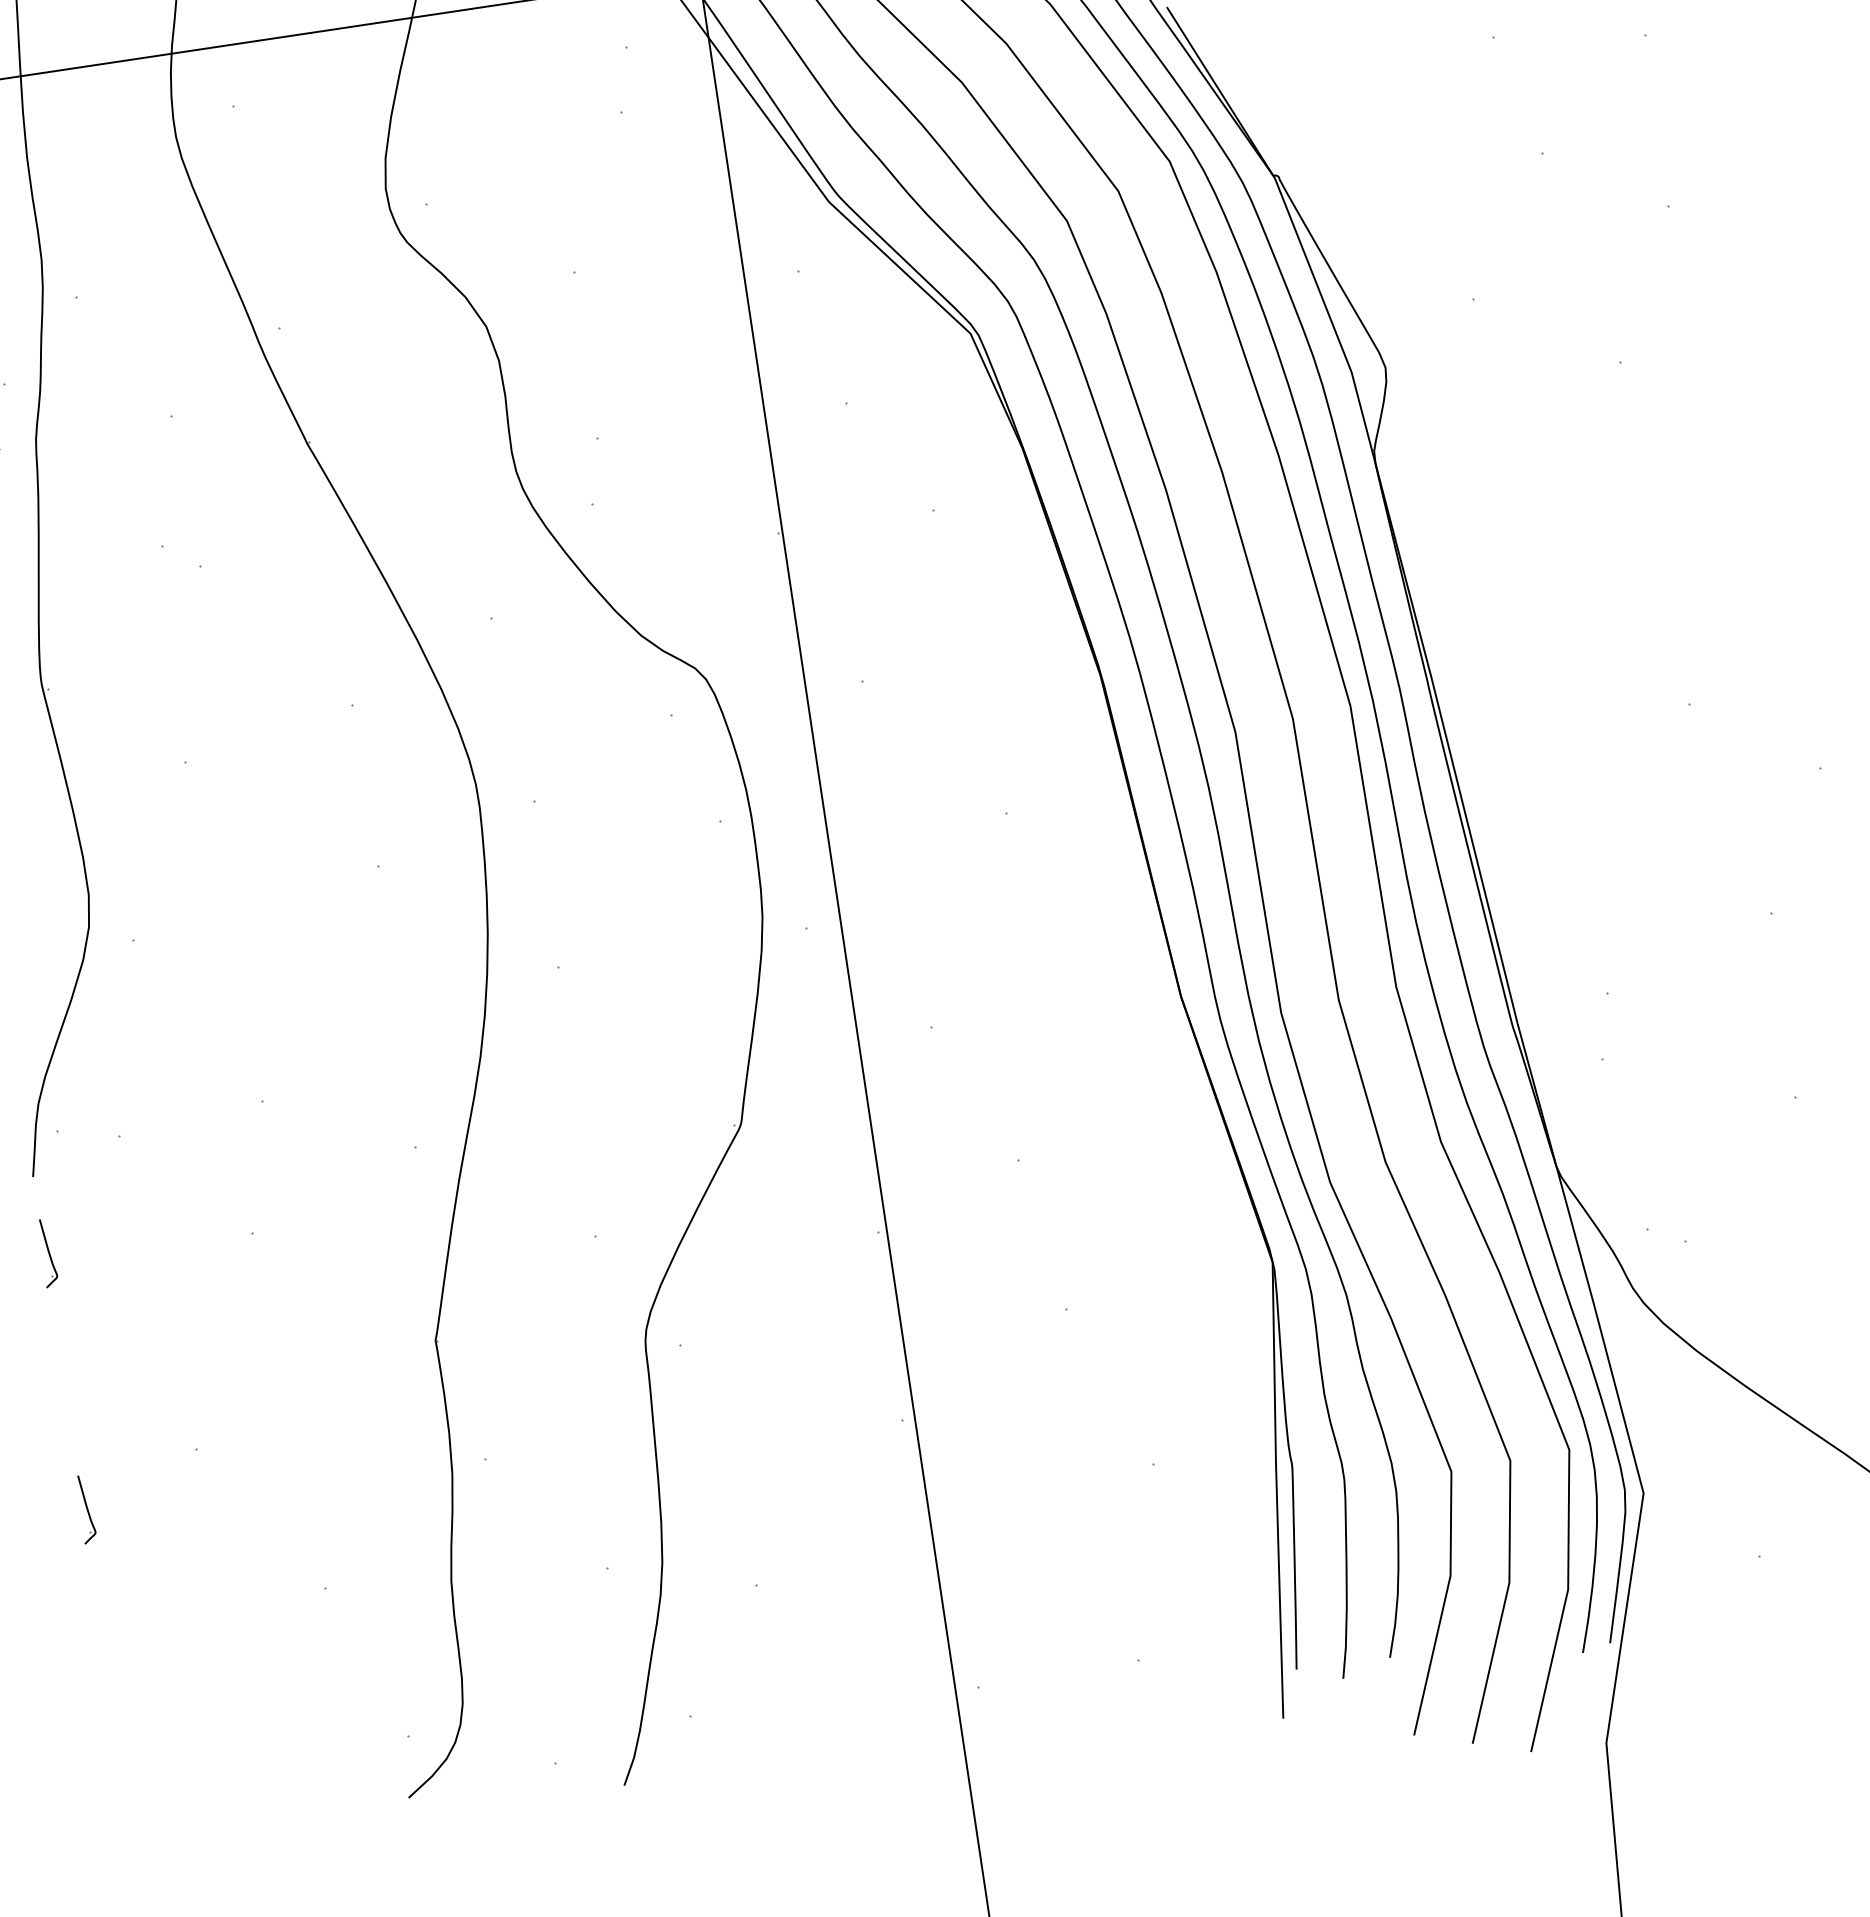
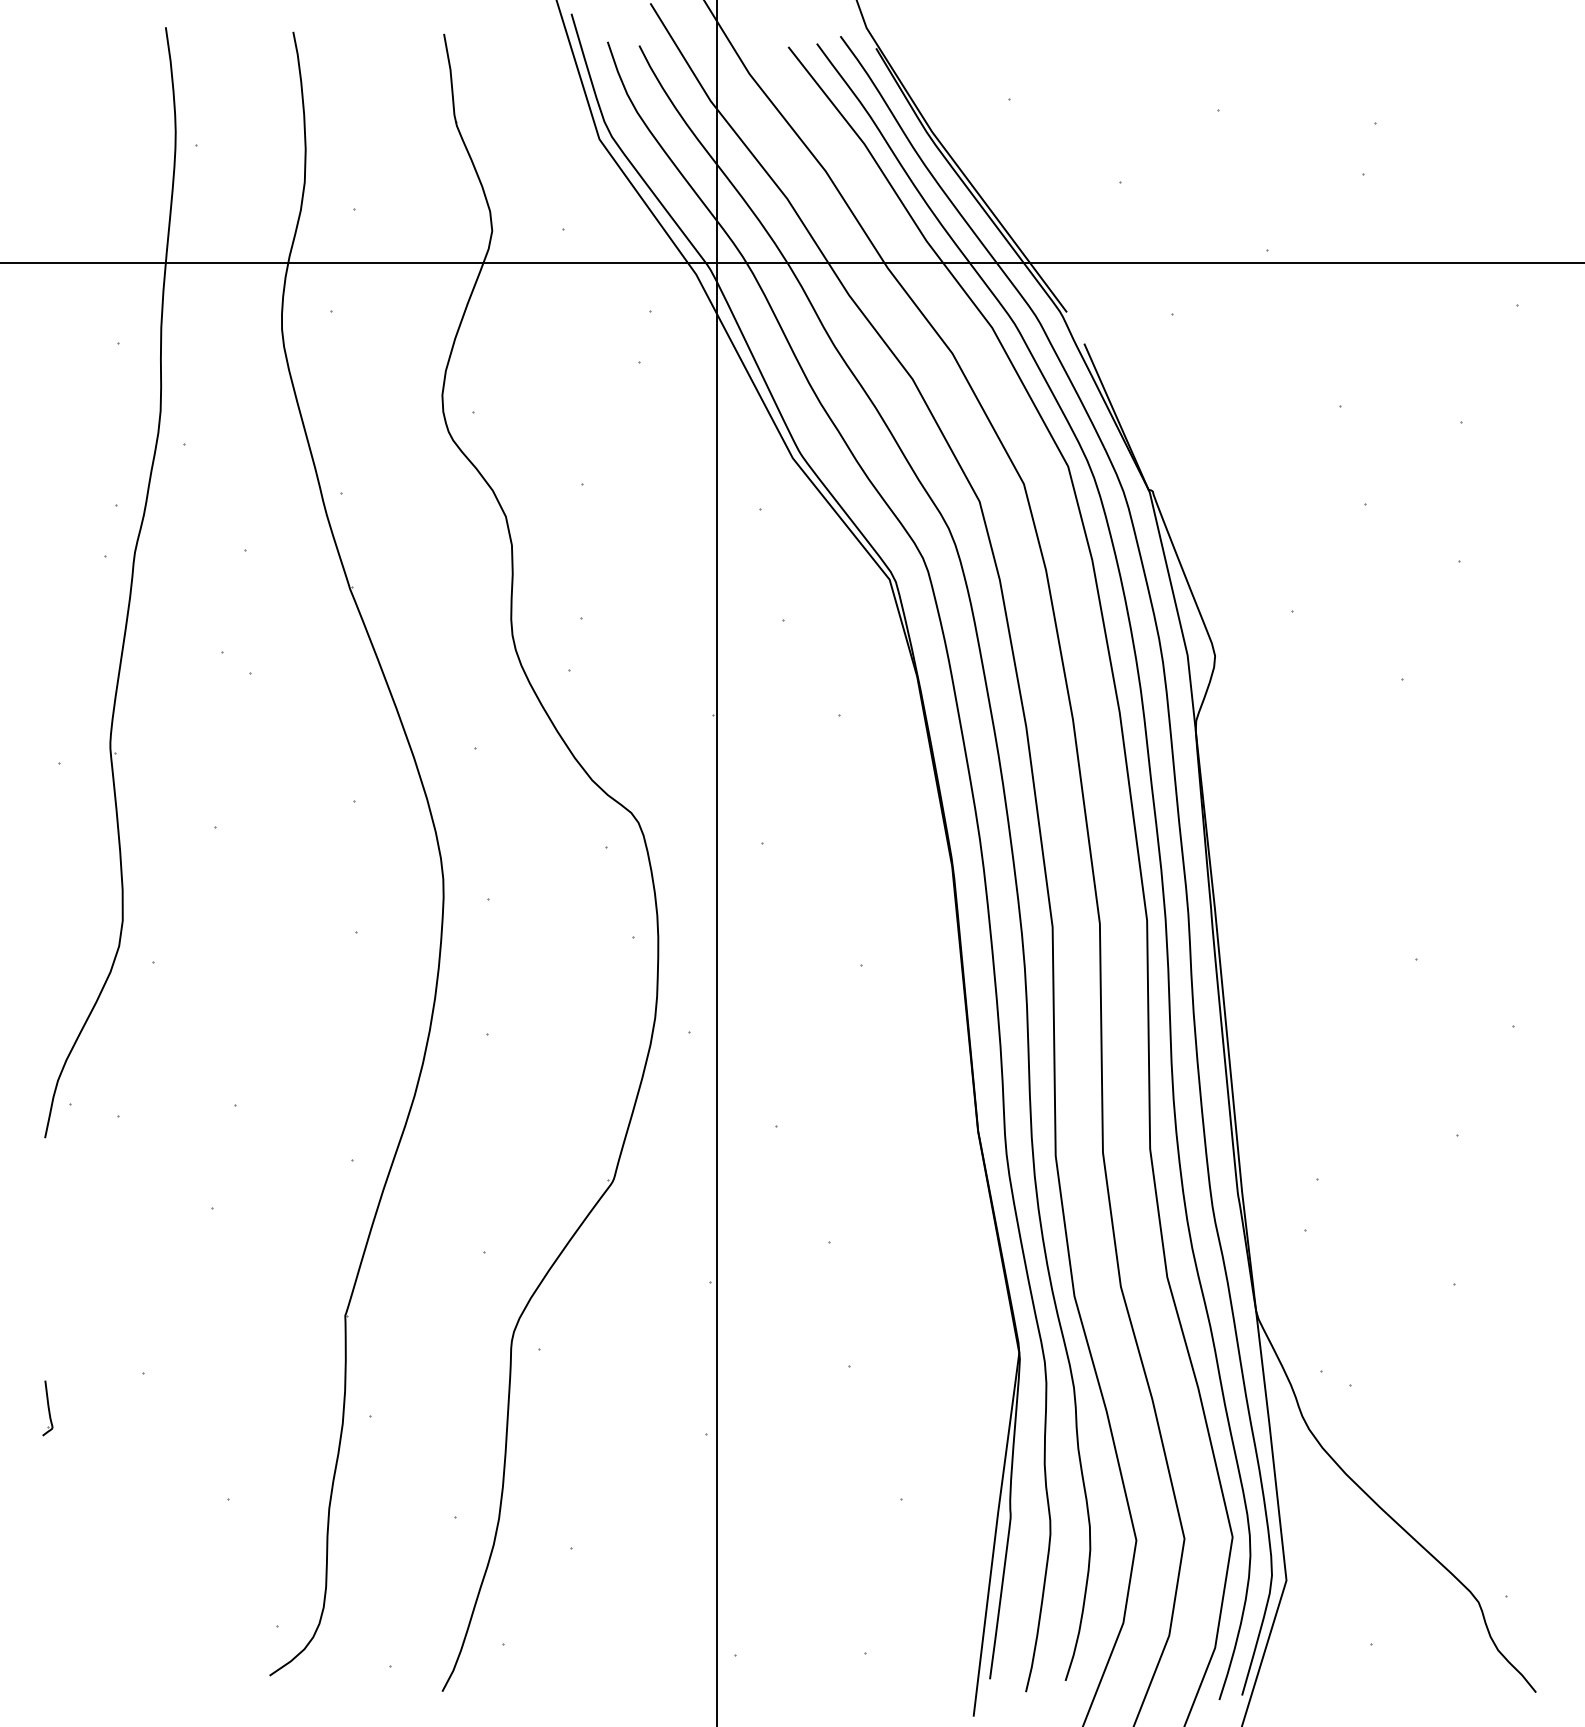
part: (47, 1253) -> (47, 1200), removed

